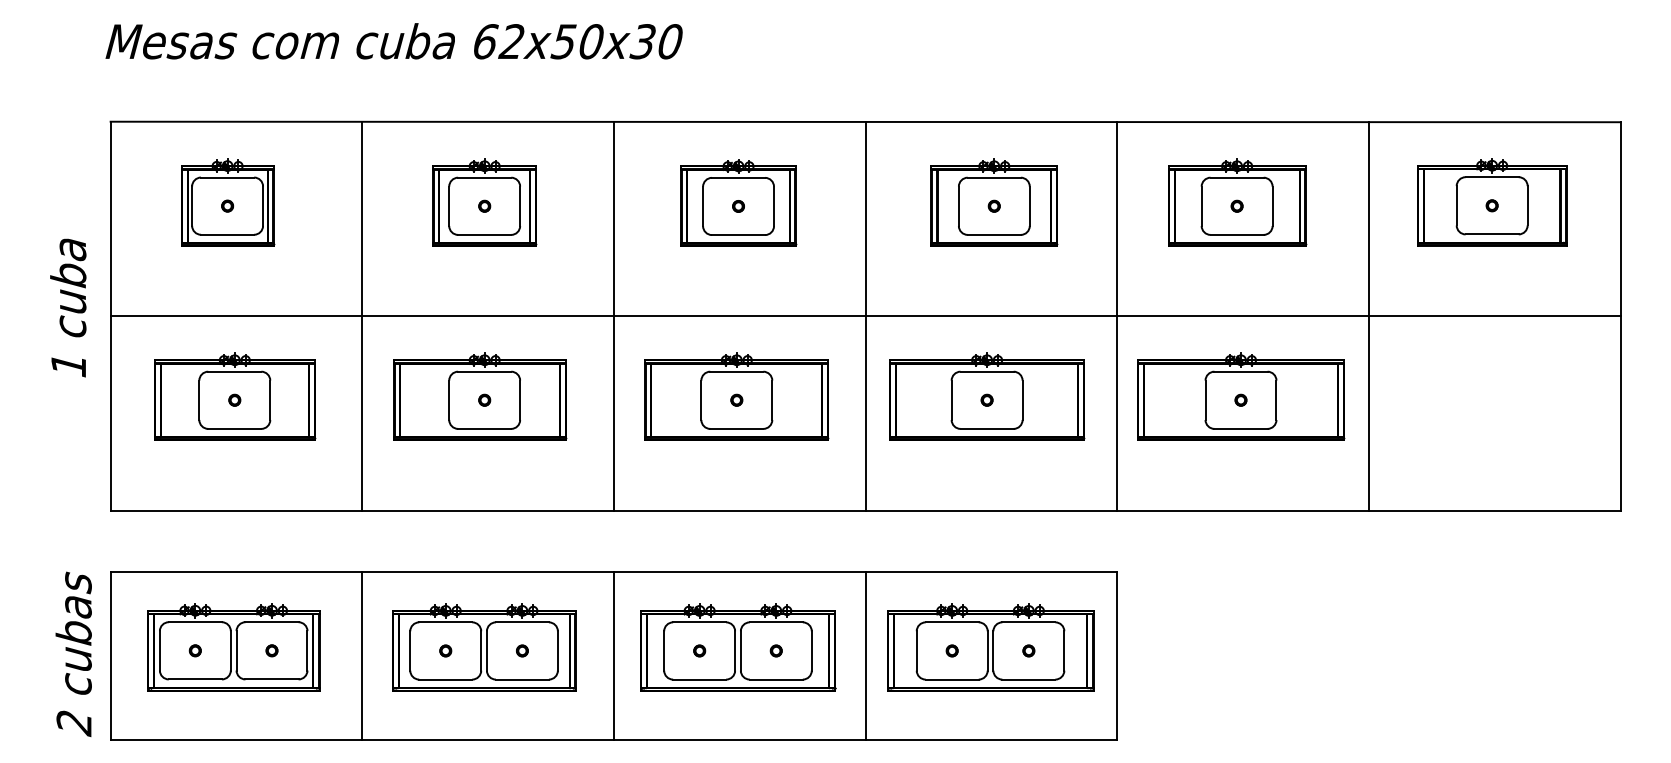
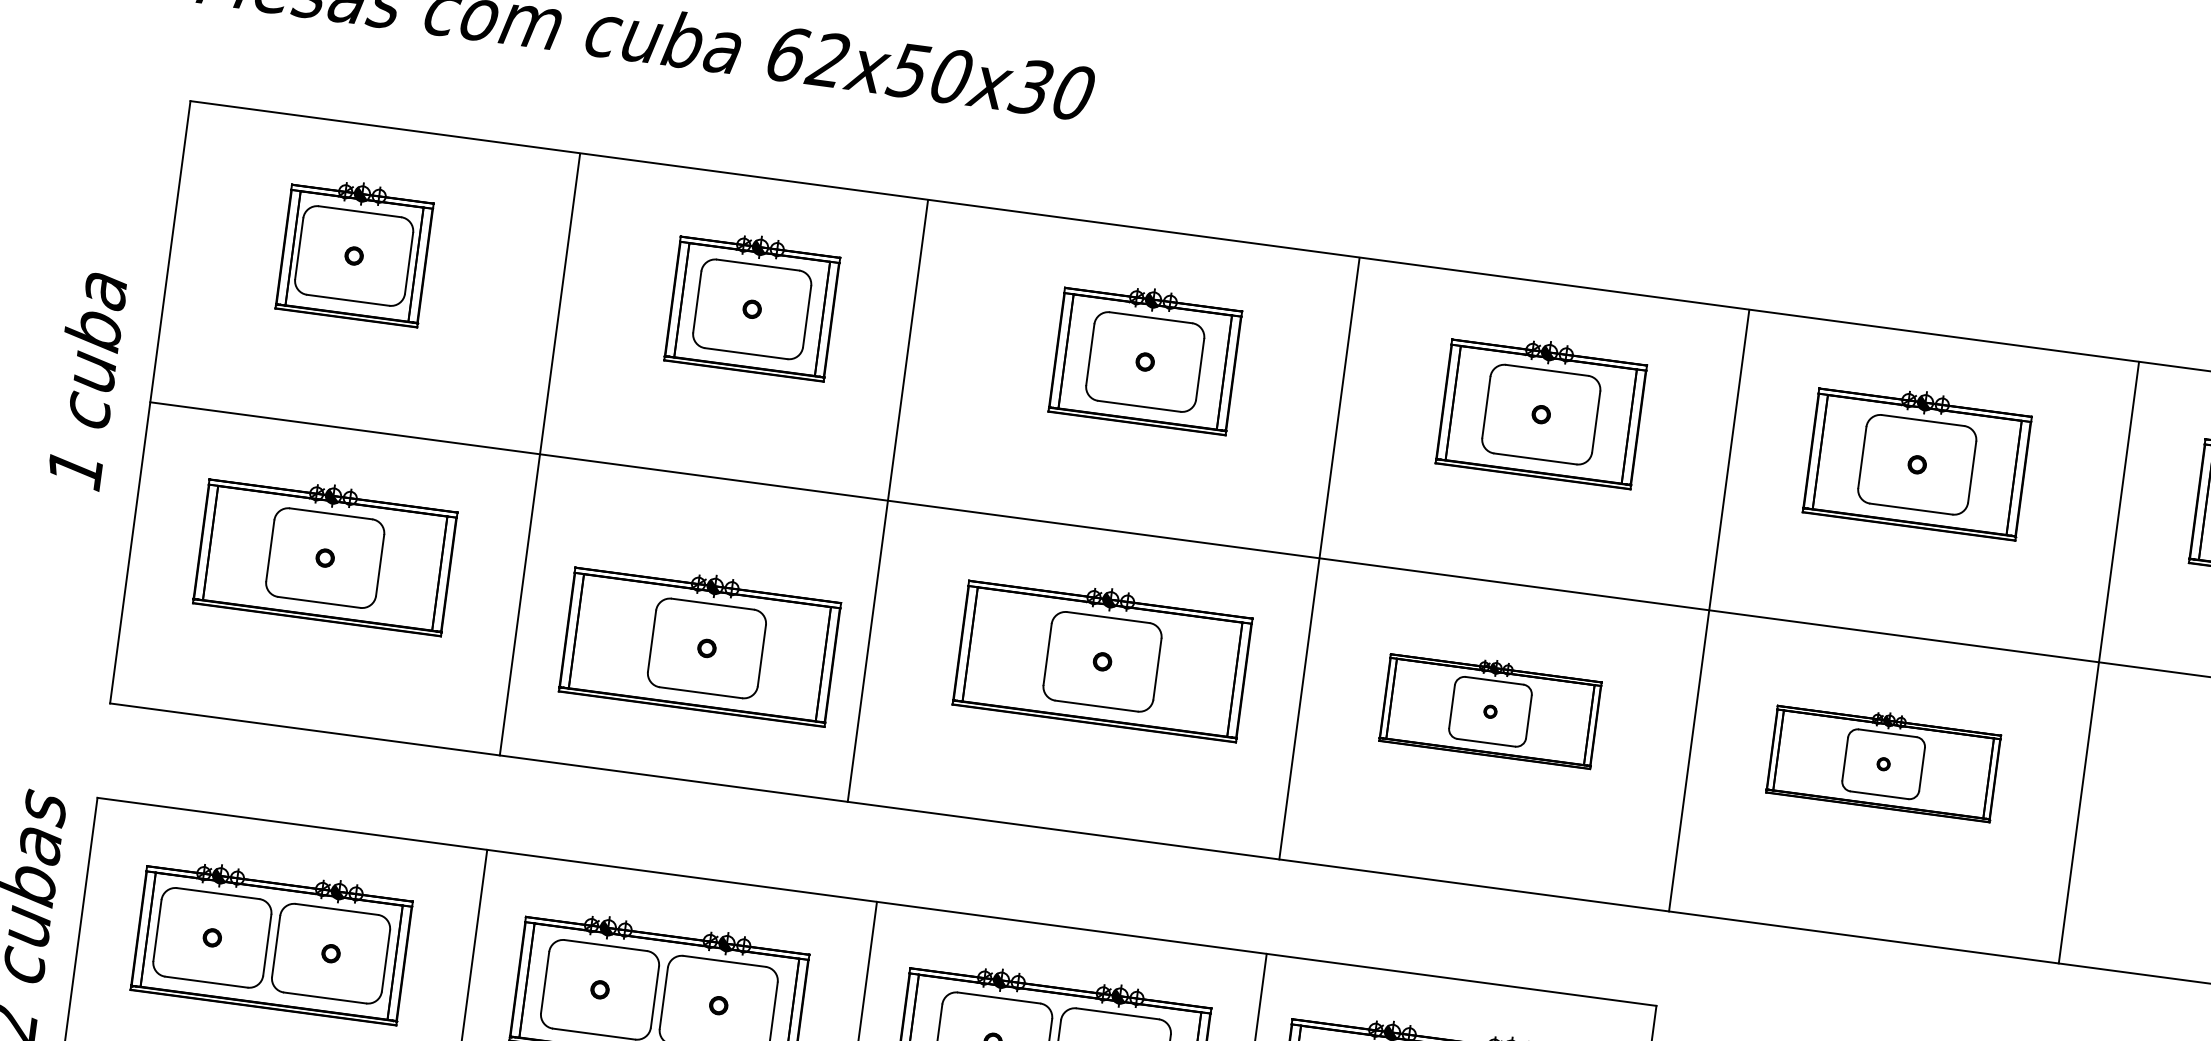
line: (614, 316) -> (888, 501), moved
part: (480, 396) -> (701, 641), moved
part: (987, 396) -> (1491, 707), size x0.7
part: (1241, 396) -> (1884, 760), size x0.7

